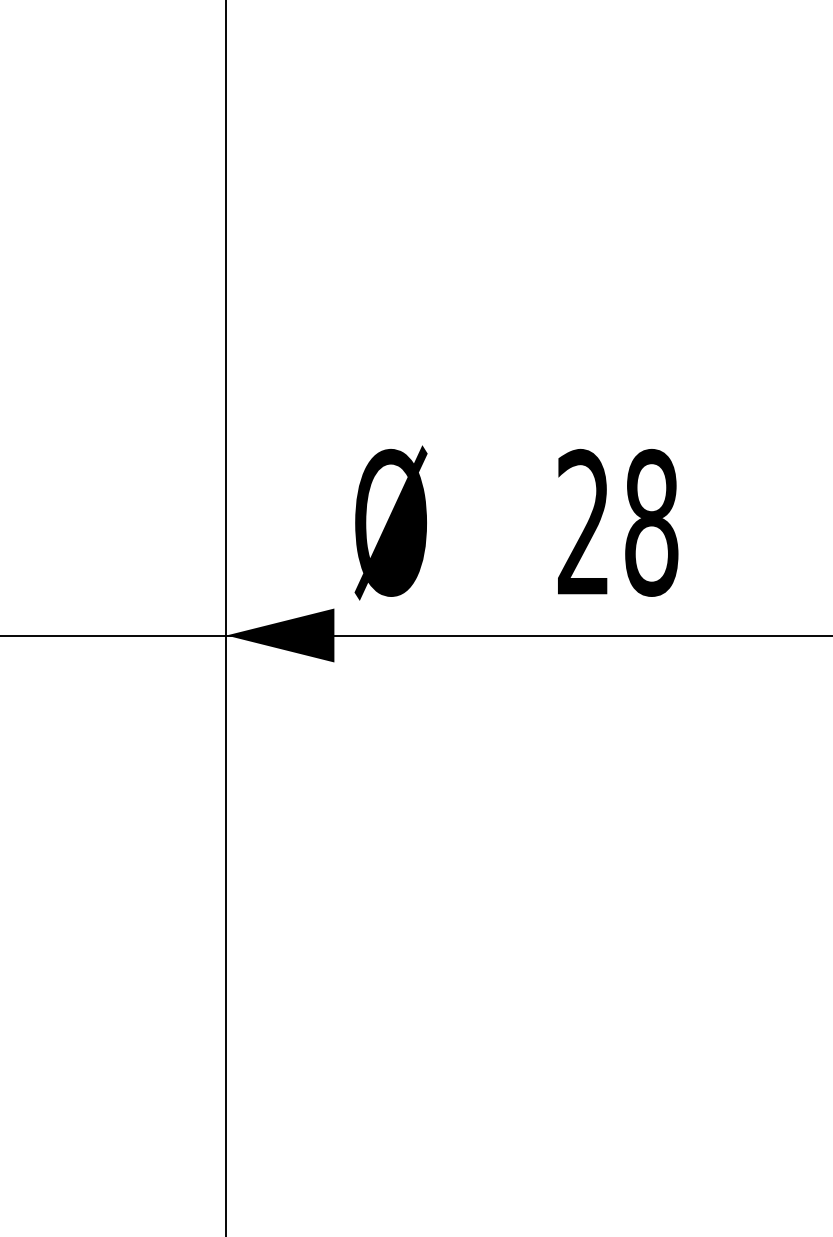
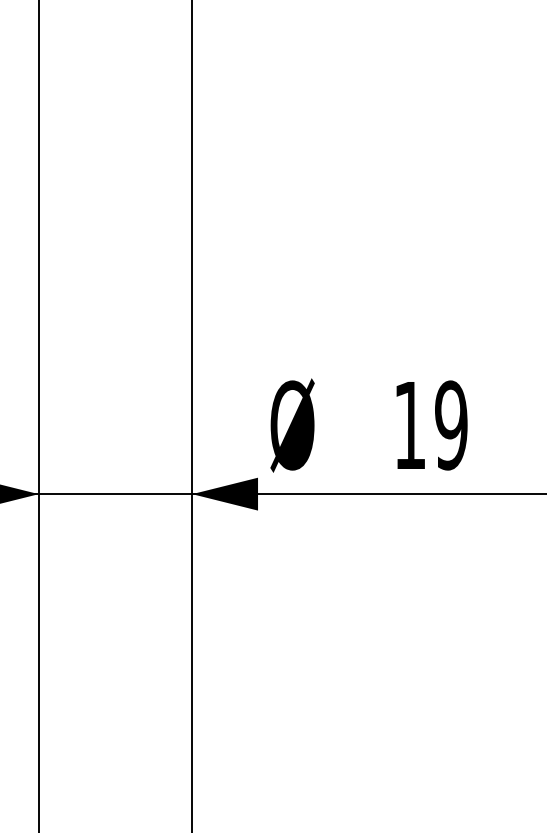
text: (617, 522) -> (430, 425), 28 -> 19

